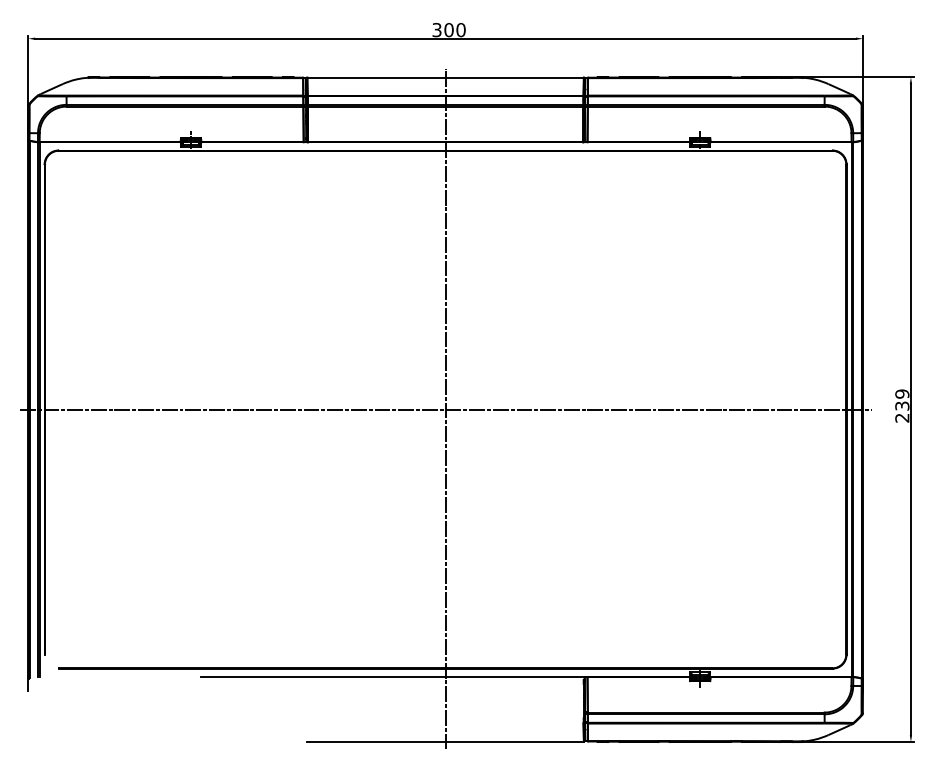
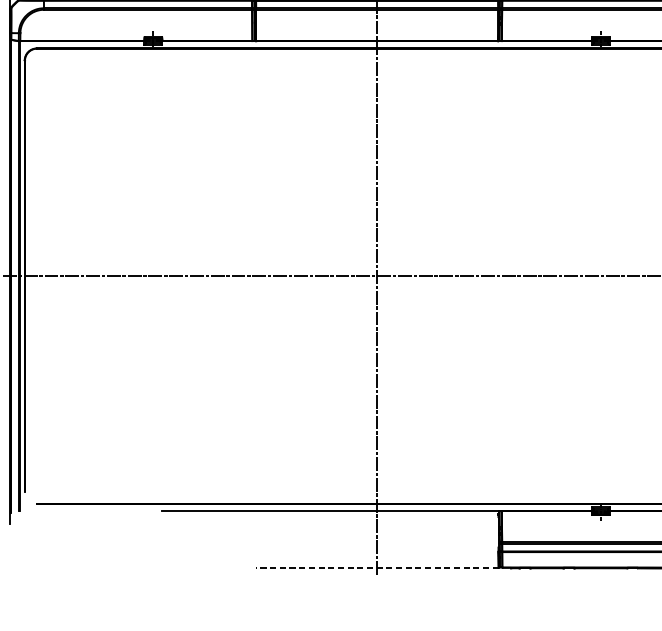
line: (445, 741) -> (377, 567), solid -> dashed

